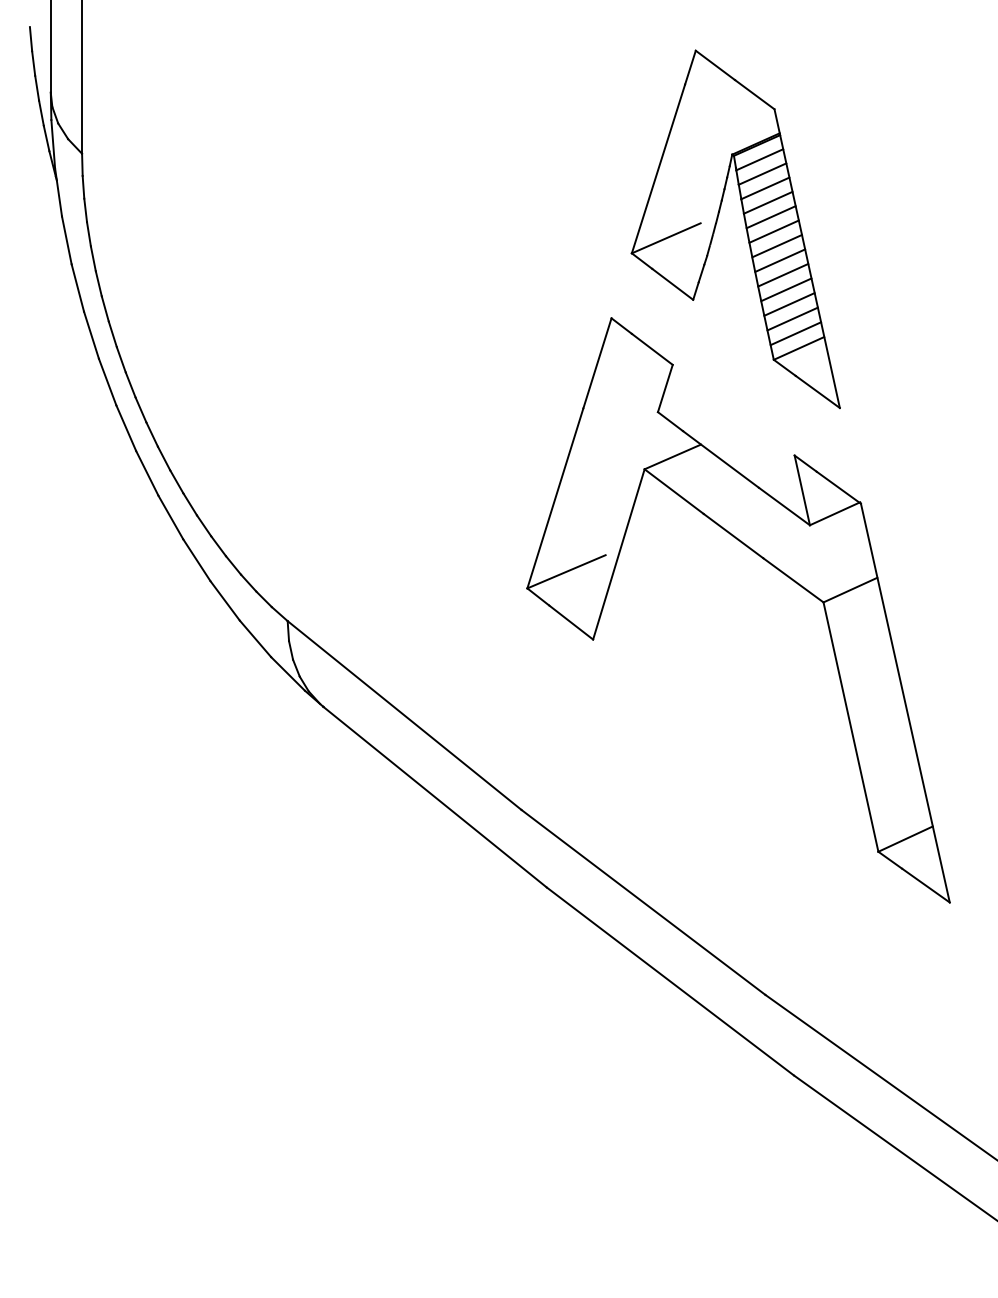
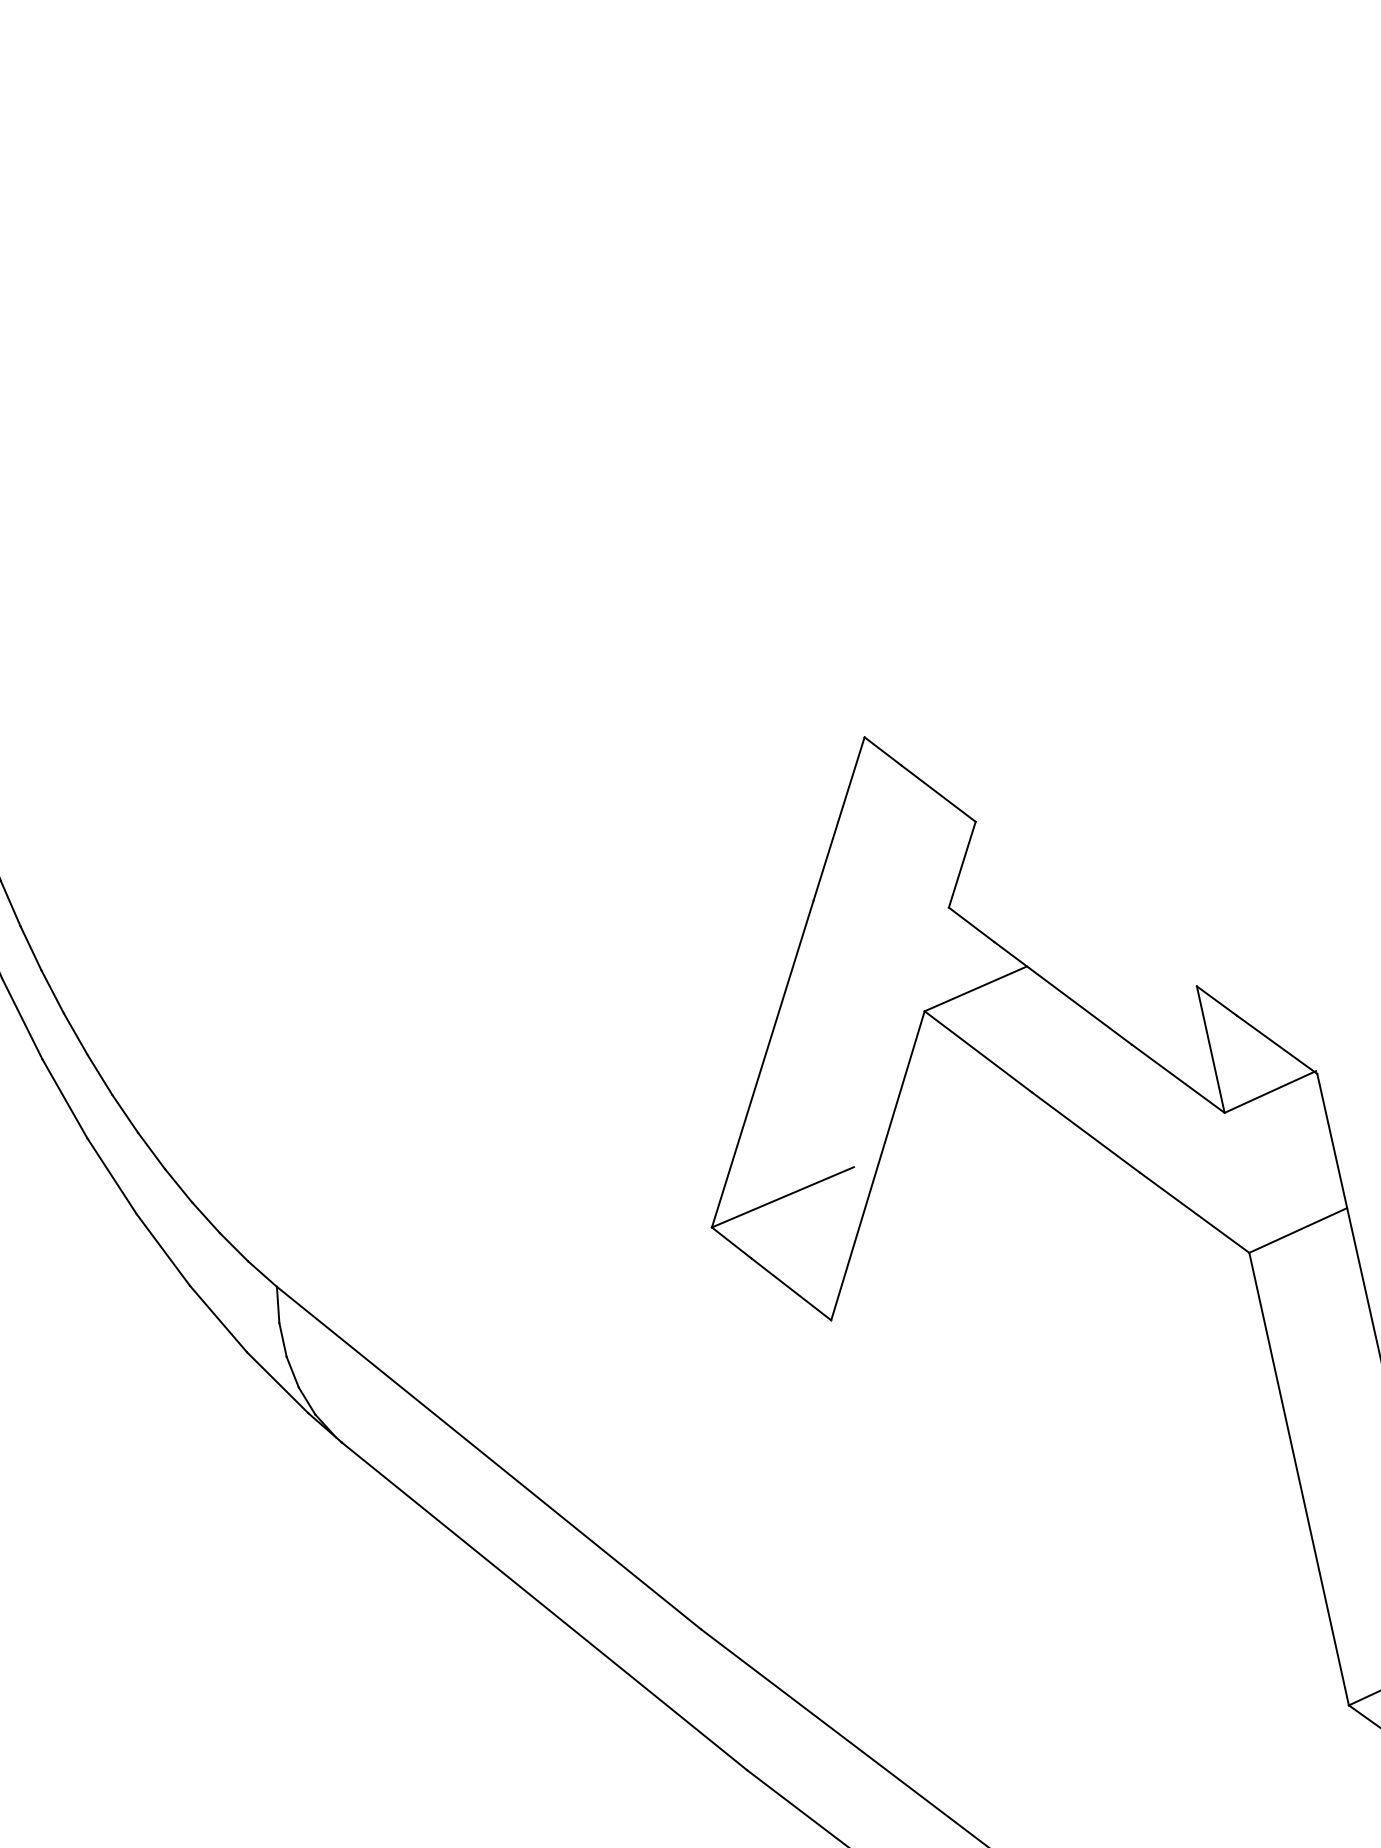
part: (745, 228) -> (1107, 574), removed

